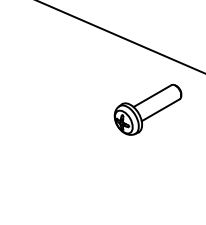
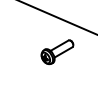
part: (148, 110) -> (57, 52), moved

